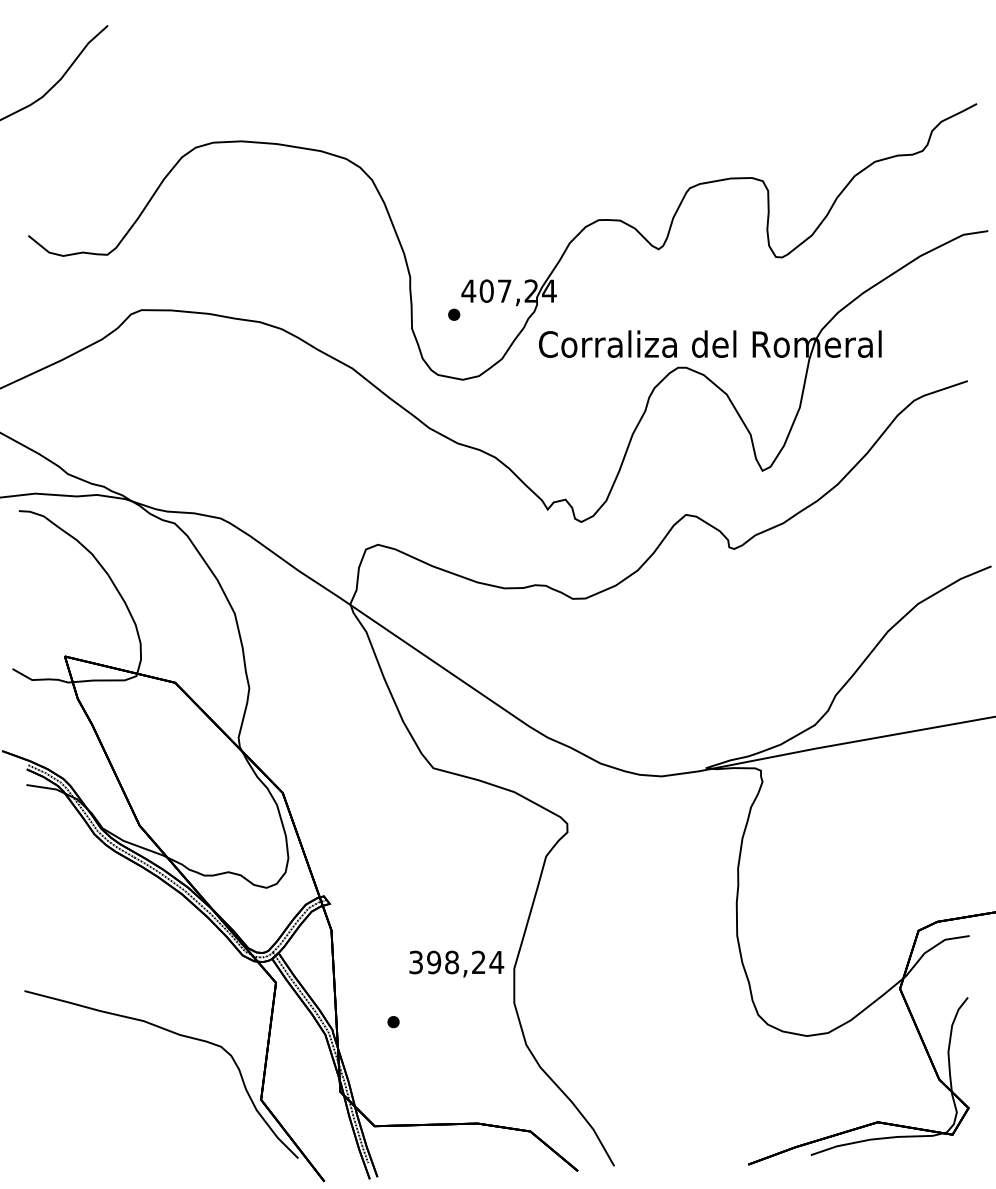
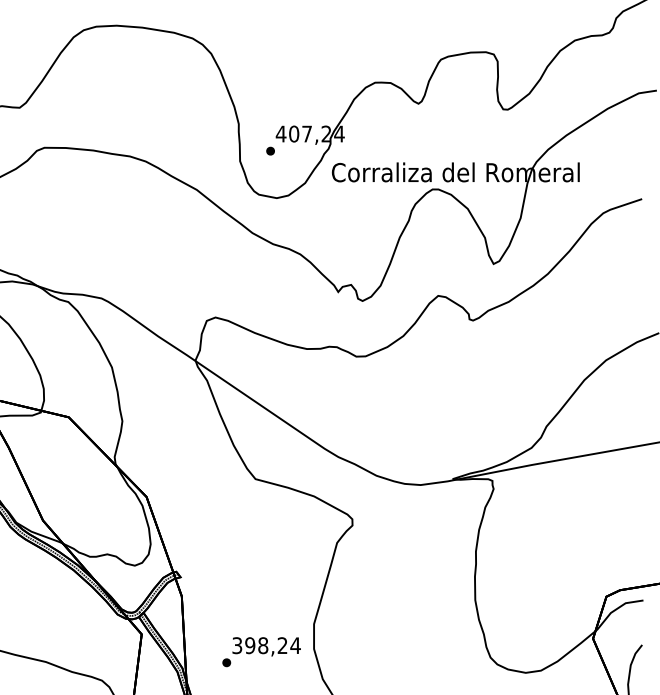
text: (456, 963) -> (266, 646), moved

